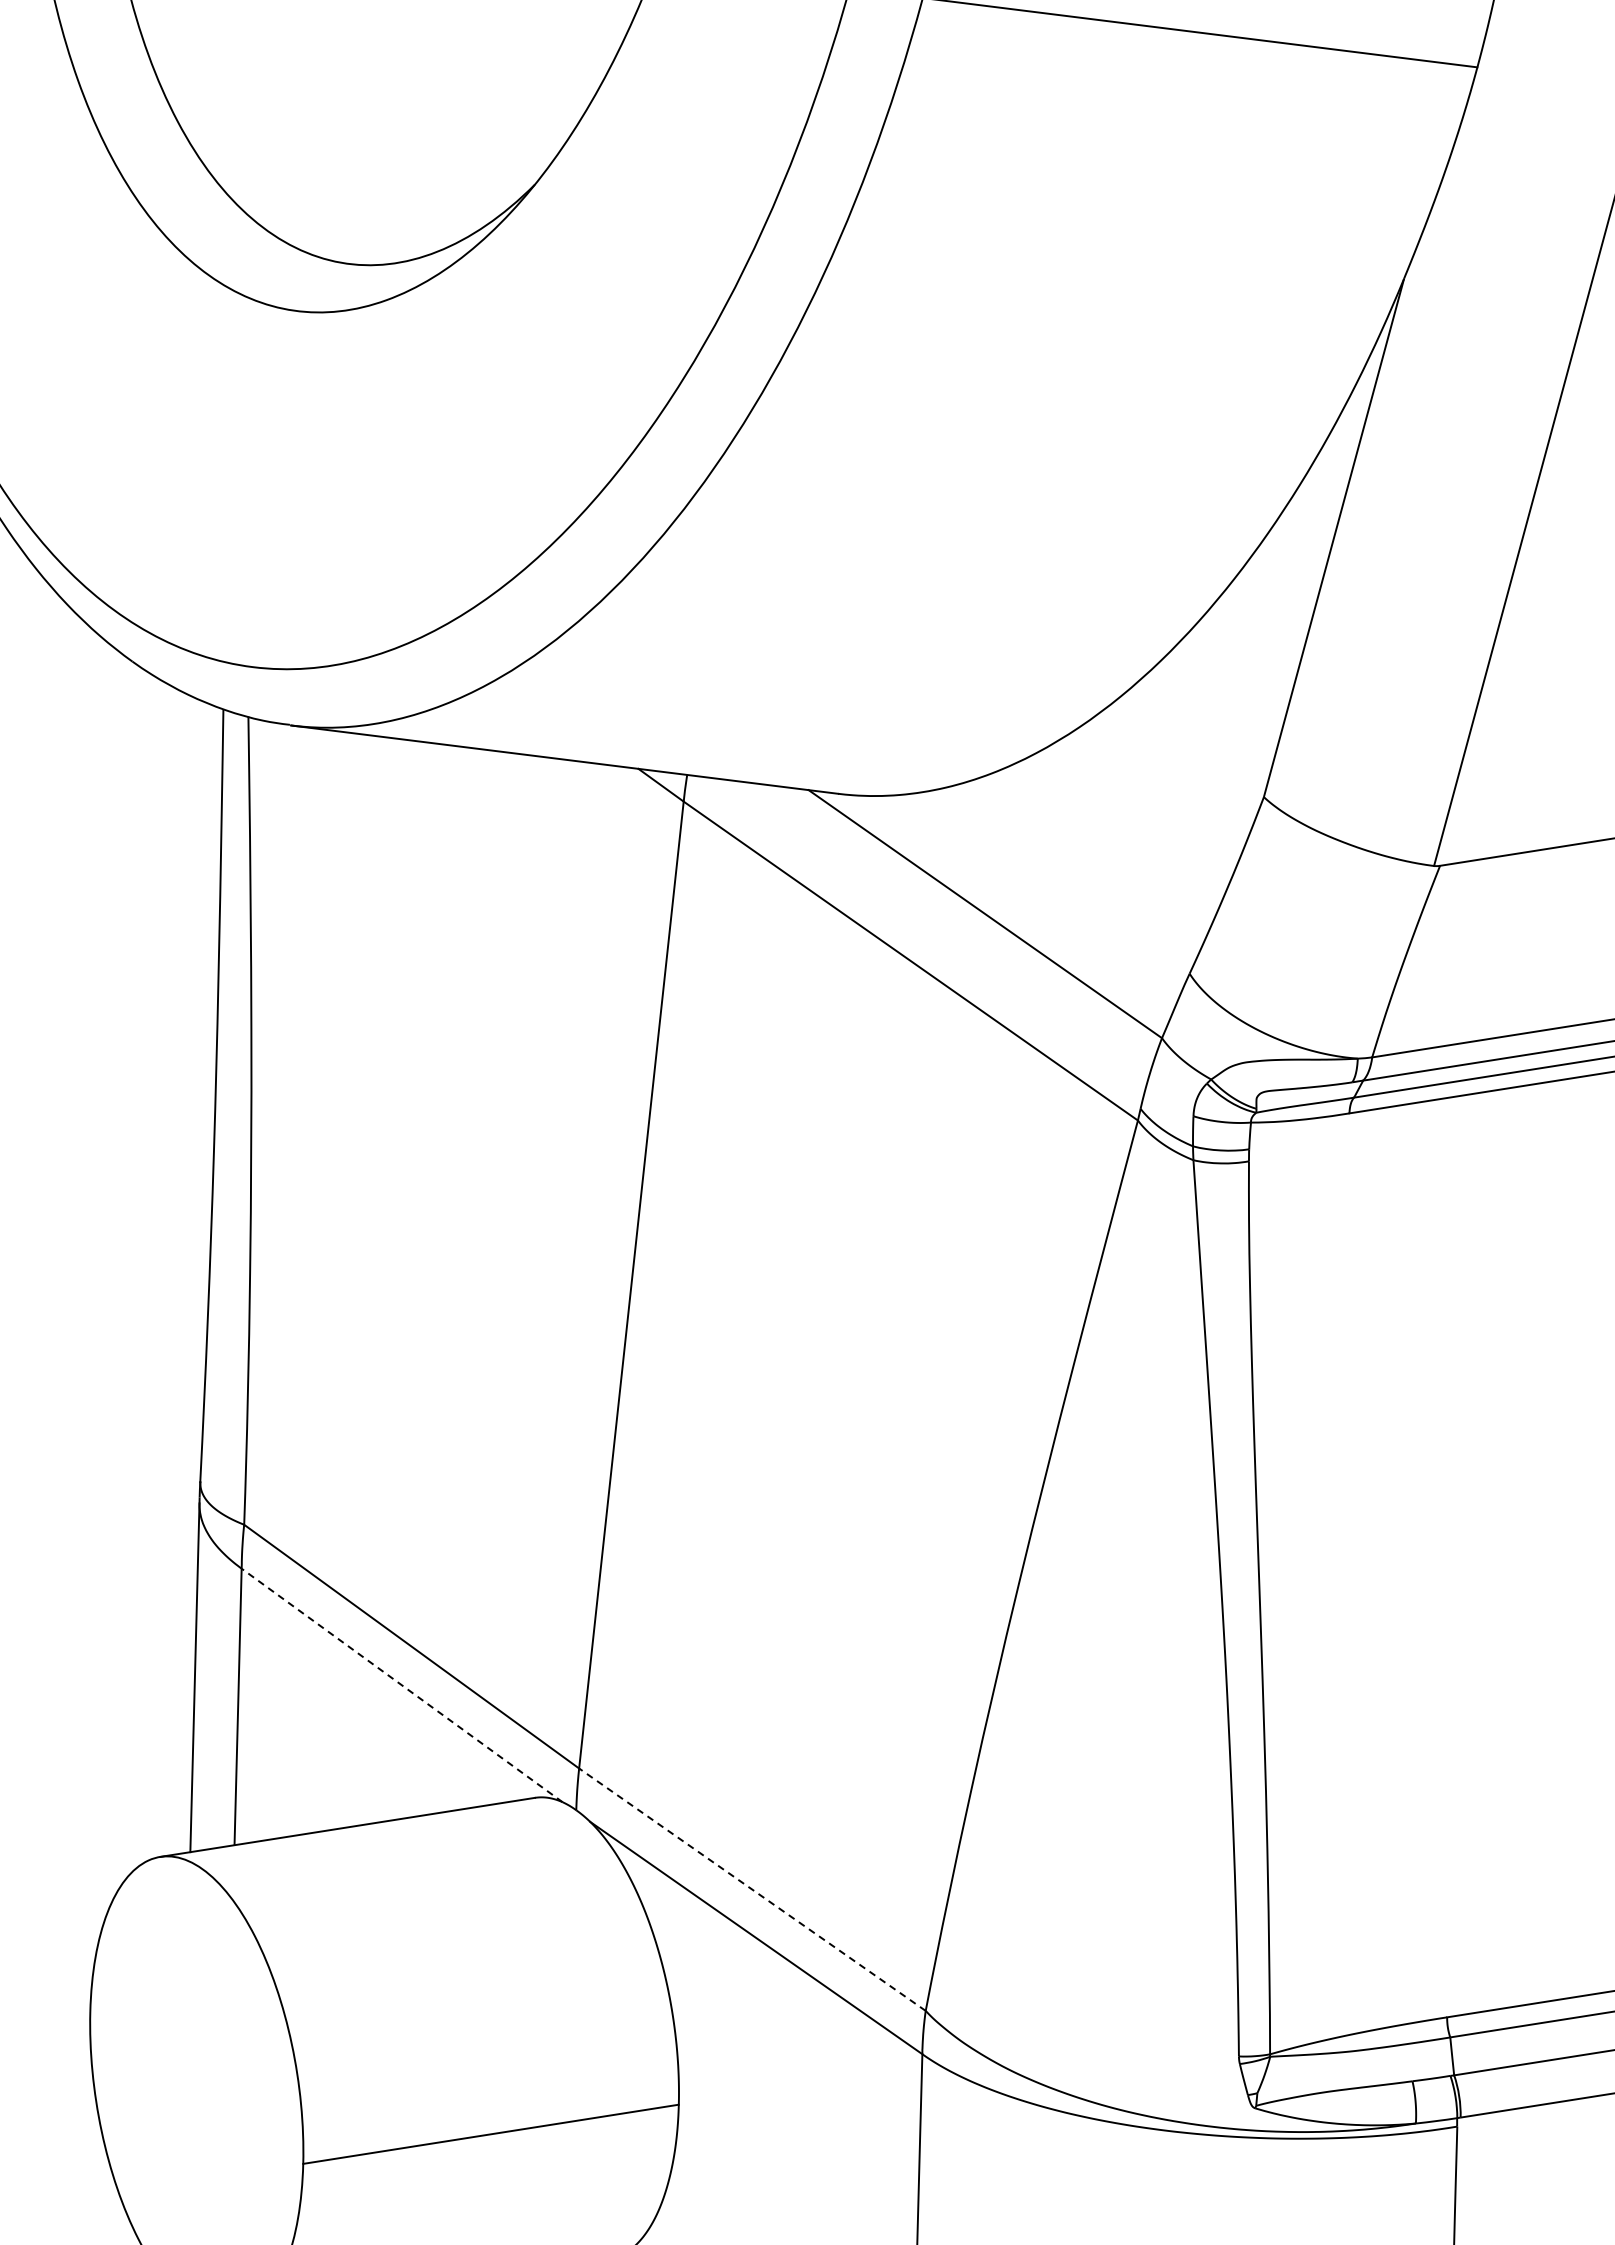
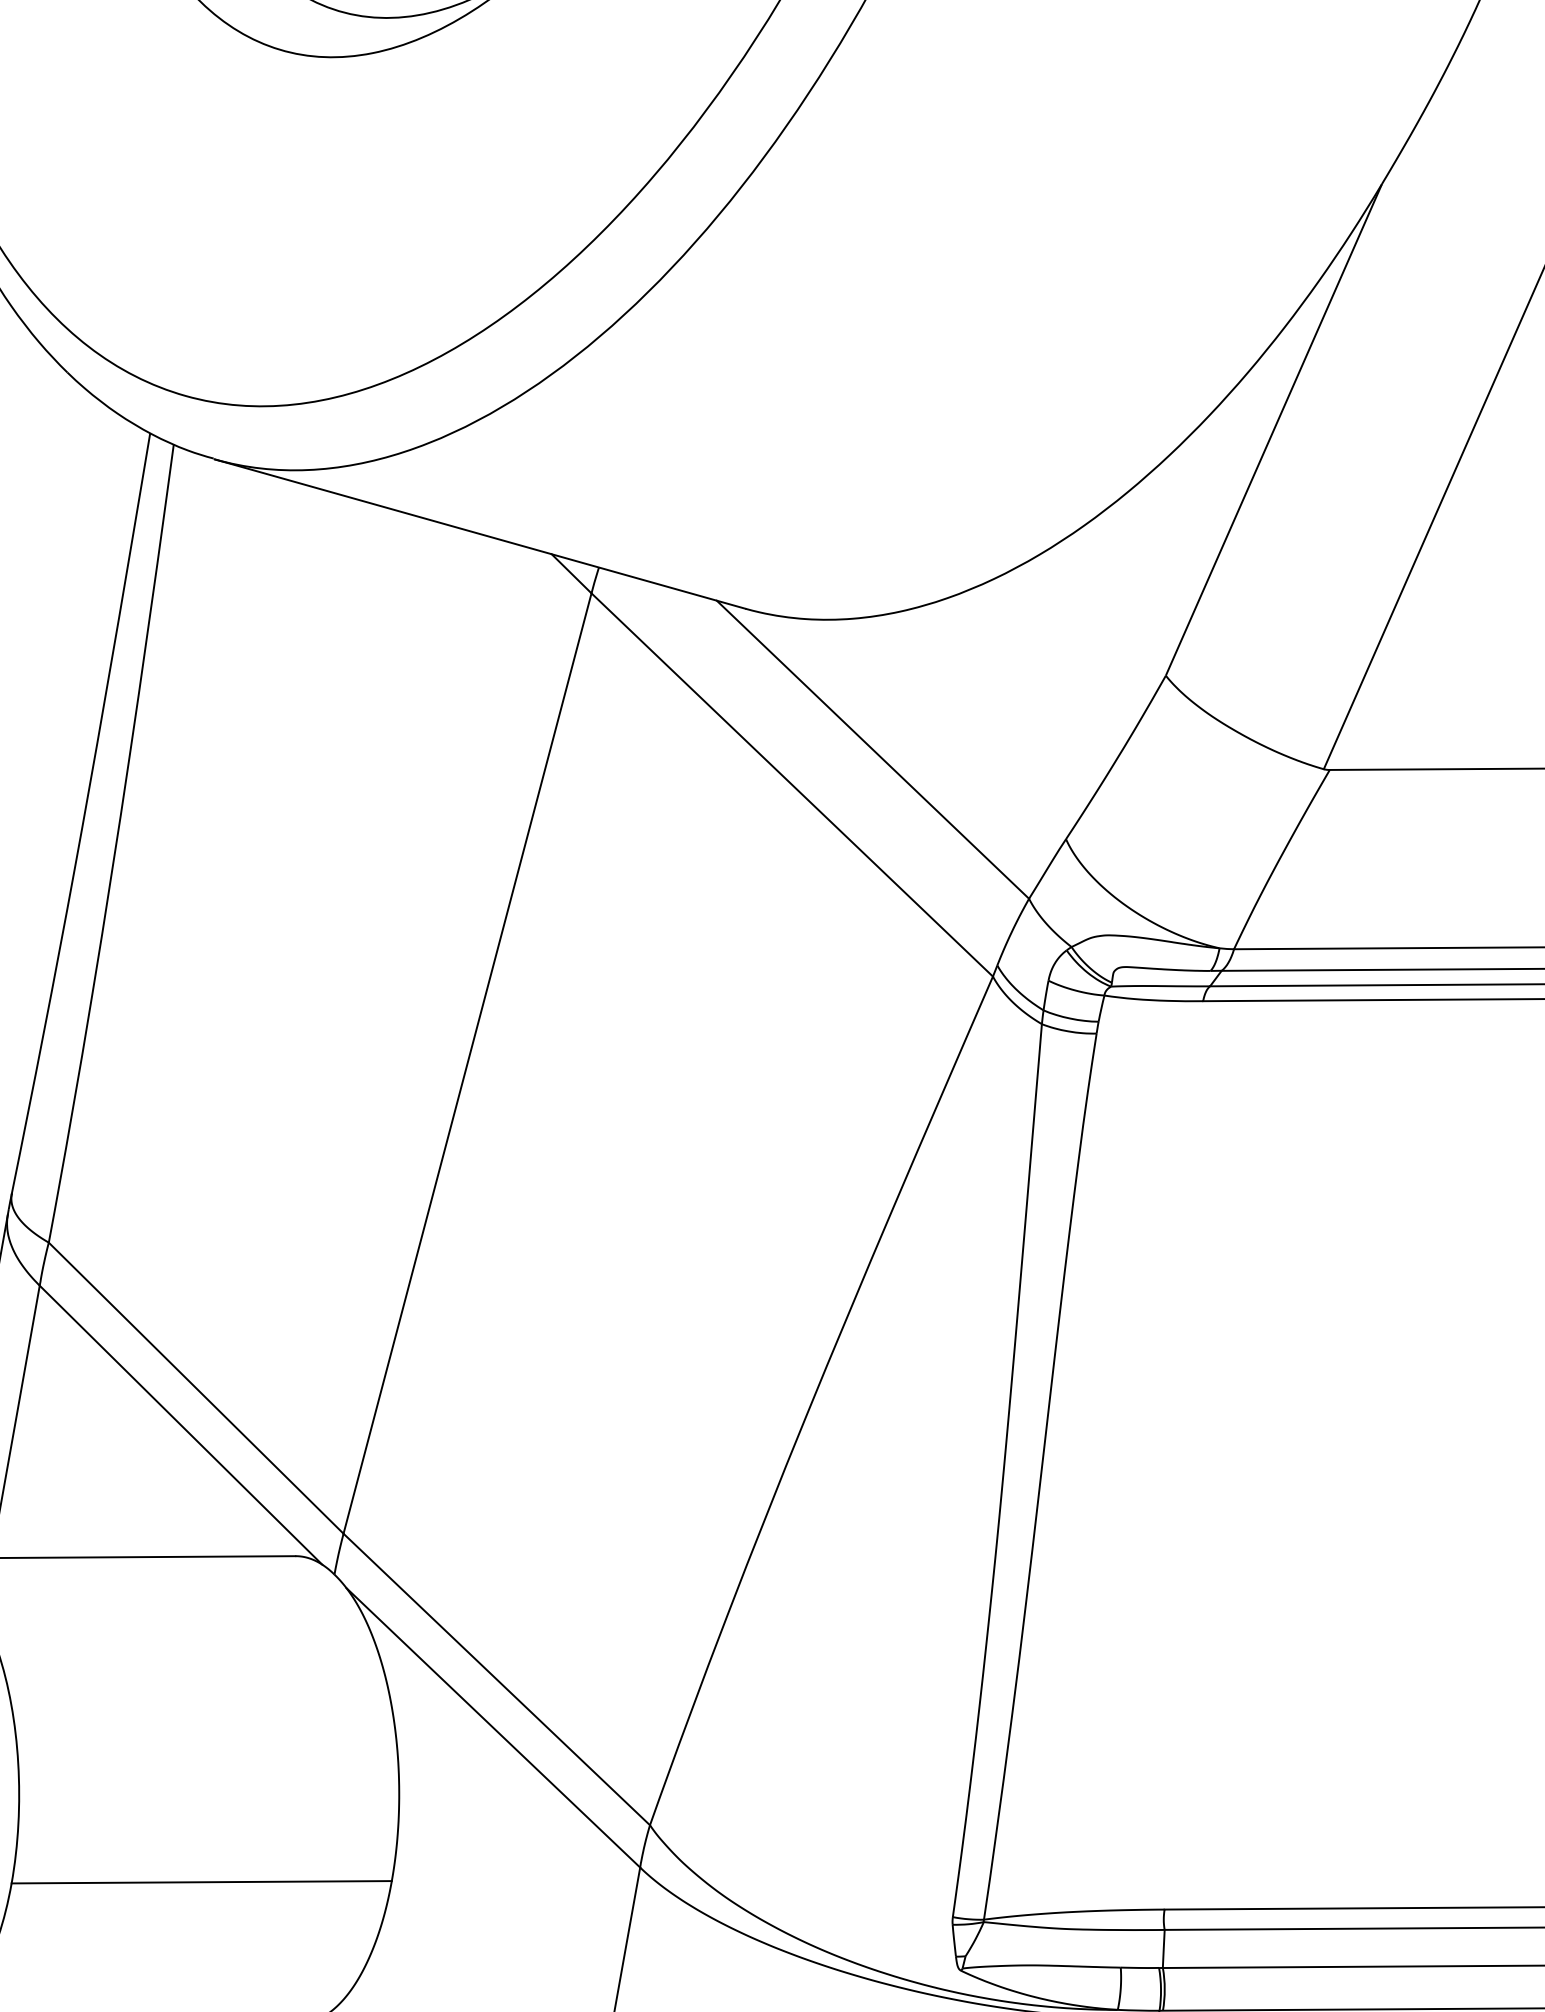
line: (402, 1685) -> (181, 1425), dashed -> solid
line: (752, 1889) -> (496, 1679), dashed -> solid

